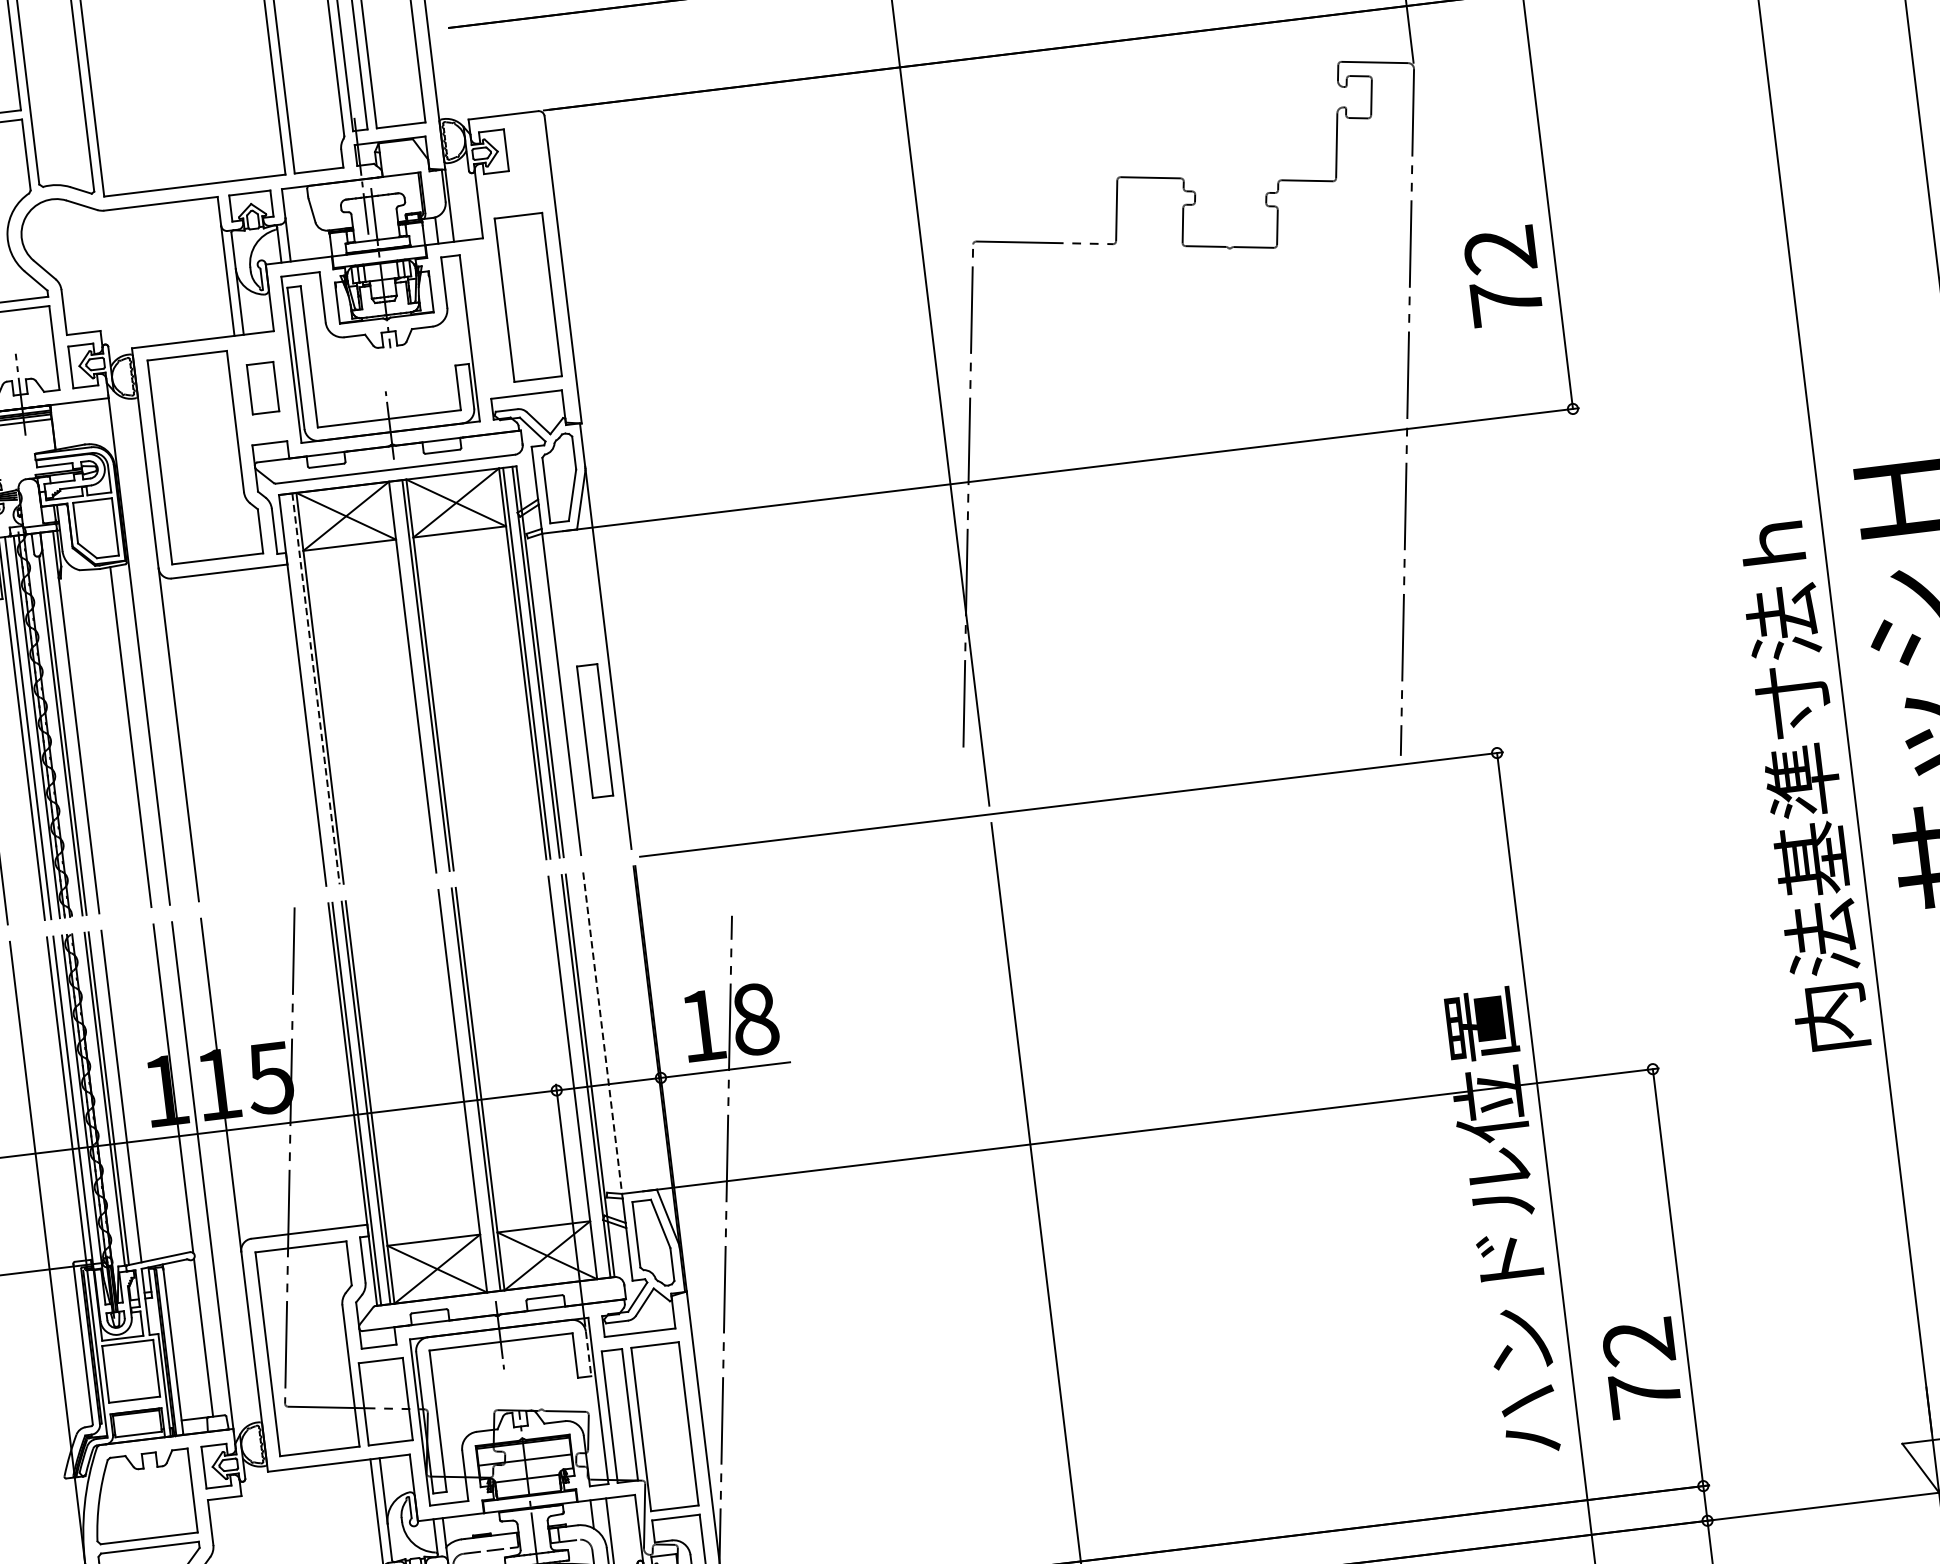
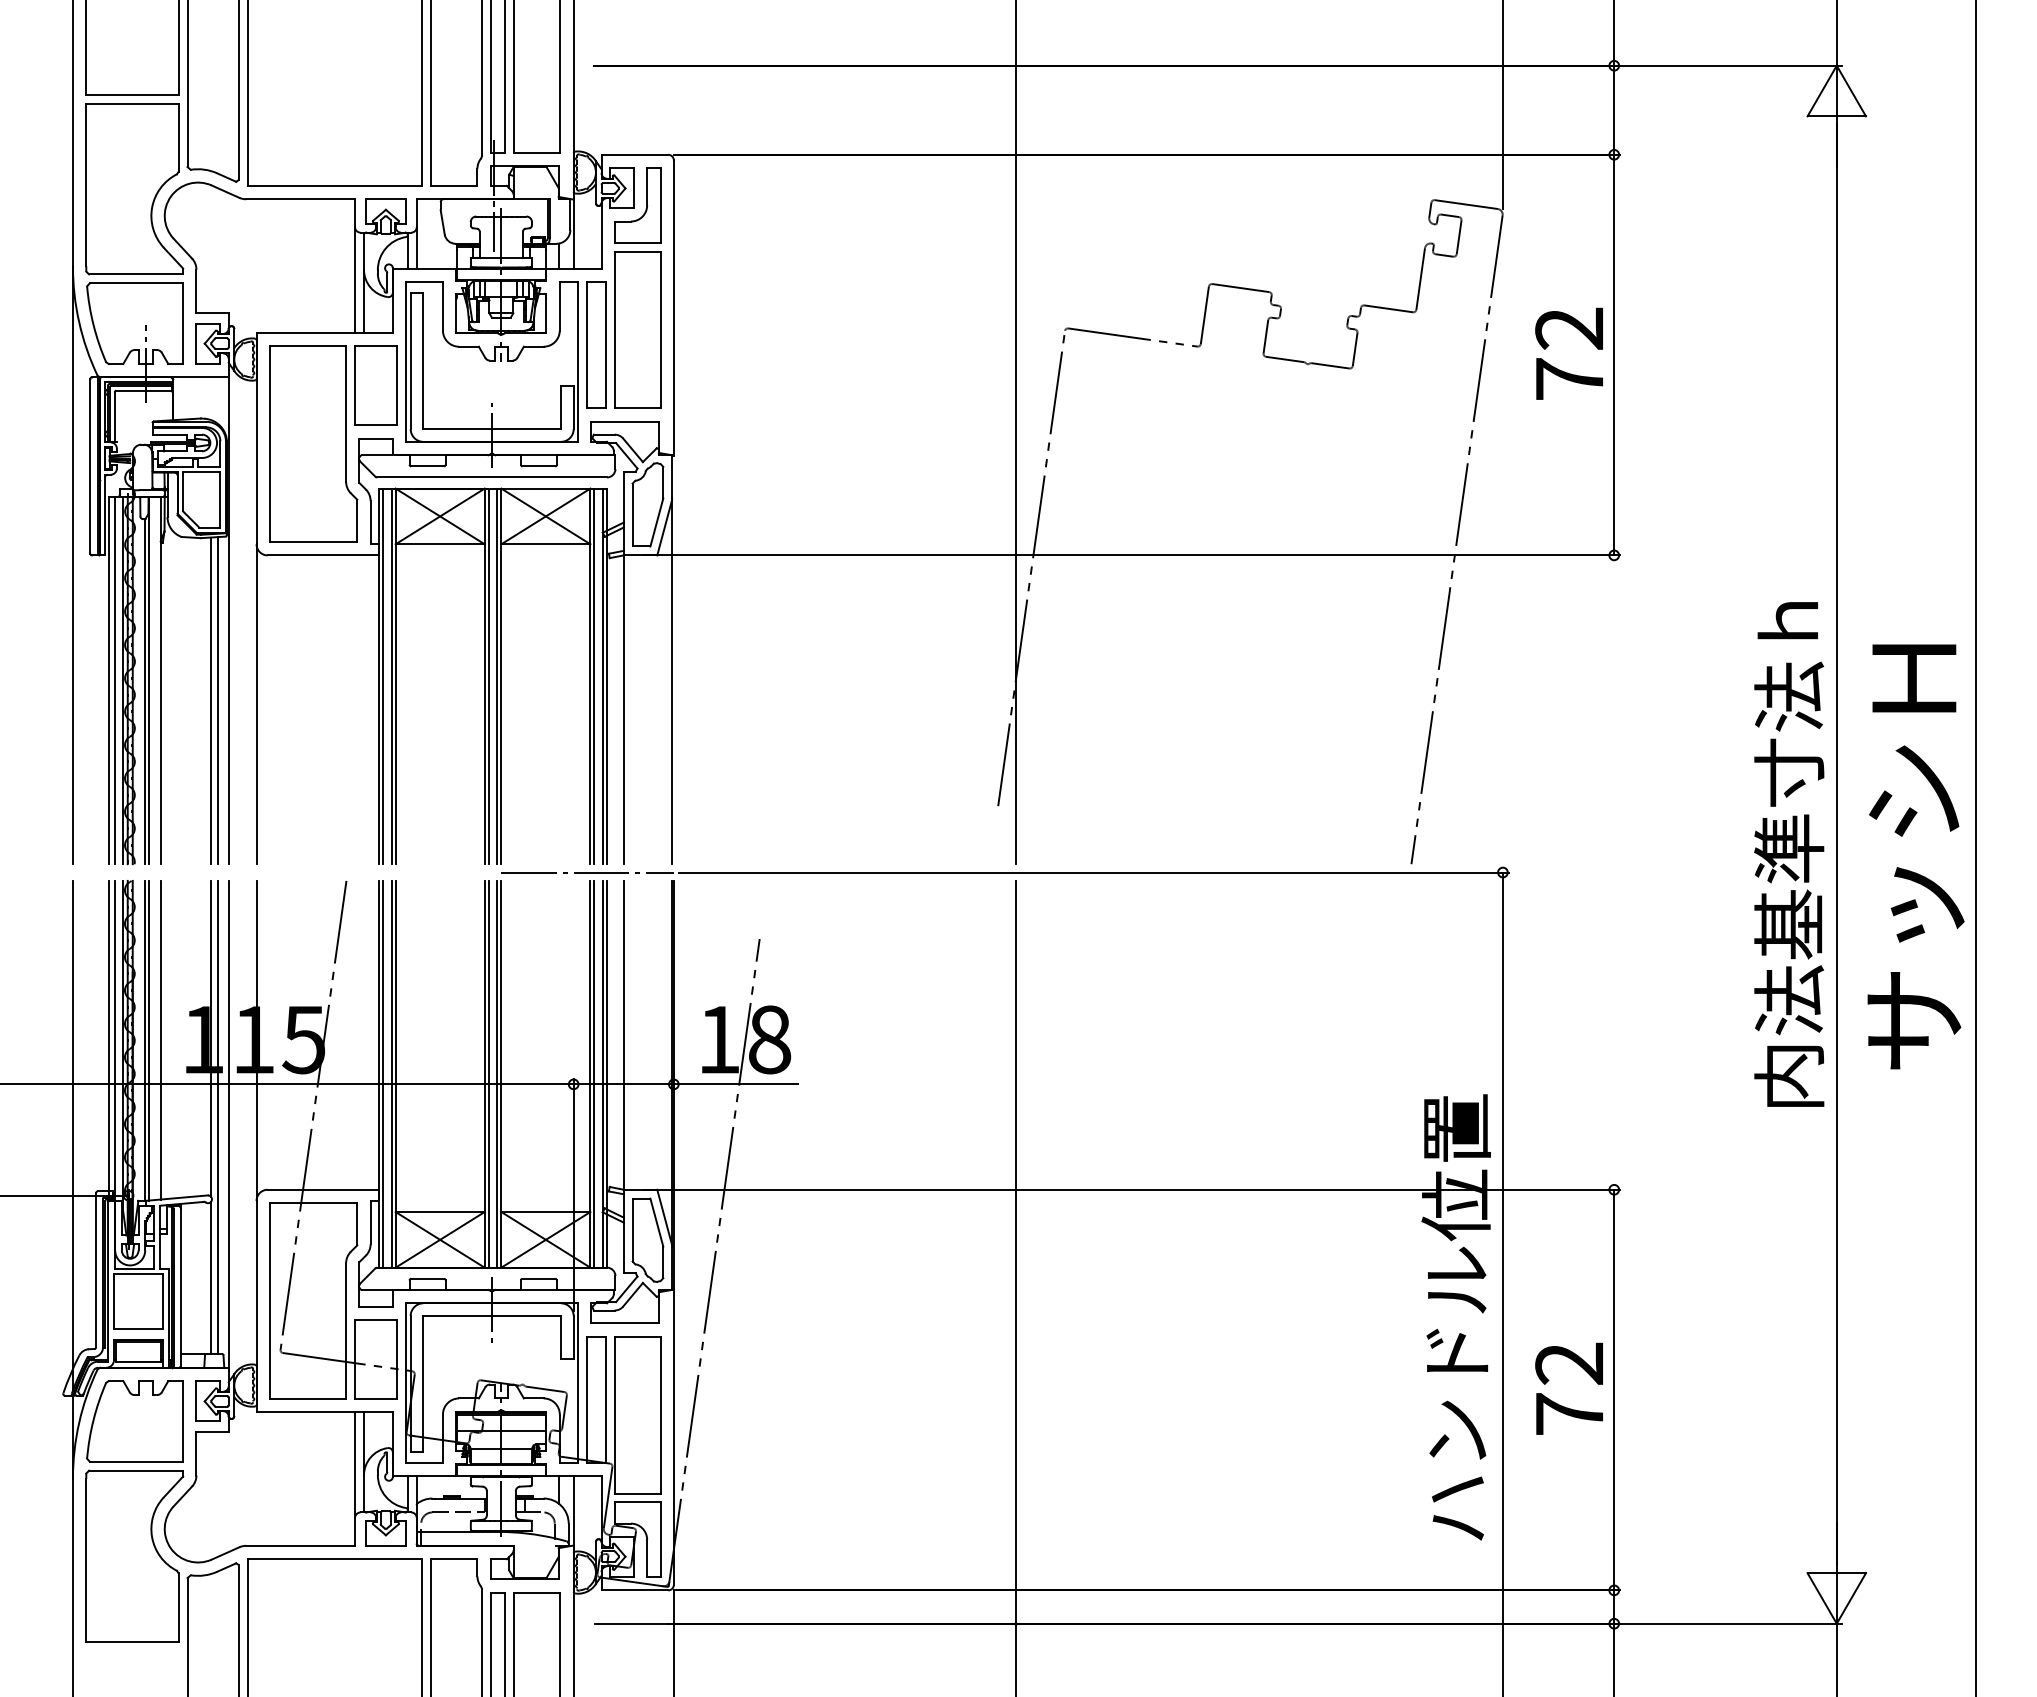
part: (521, 169) -> (645, 208), added
text: (1502, 276) -> (1568, 353), moved
part: (262, 388) -> (375, 385), size x1.67
line: (416, 676) -> (488, 676), added
line: (315, 688) -> (391, 676), dashed -> solid
line: (306, 690) -> (382, 676), added
part: (595, 730) -> (596, 344), moved
line: (137, 735) -> (217, 700), added
text: (1803, 786) -> (1789, 854), moved
line: (544, 868) -> (587, 872), added
line: (602, 1033) -> (623, 1035), dashed -> solid
line: (576, 1076) -> (594, 1073), added
line: (466, 1089) -> (488, 1073), added
line: (190, 1168) -> (217, 1116), added
line: (588, 1355) -> (573, 1338), dashed -> solid
text: (1640, 1368) -> (1568, 1388), moved

